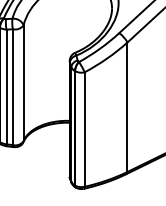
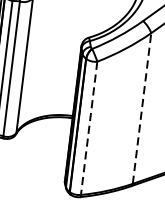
line: (127, 107) -> (142, 108), solid -> dashed
line: (84, 130) -> (88, 129), solid -> dashed

